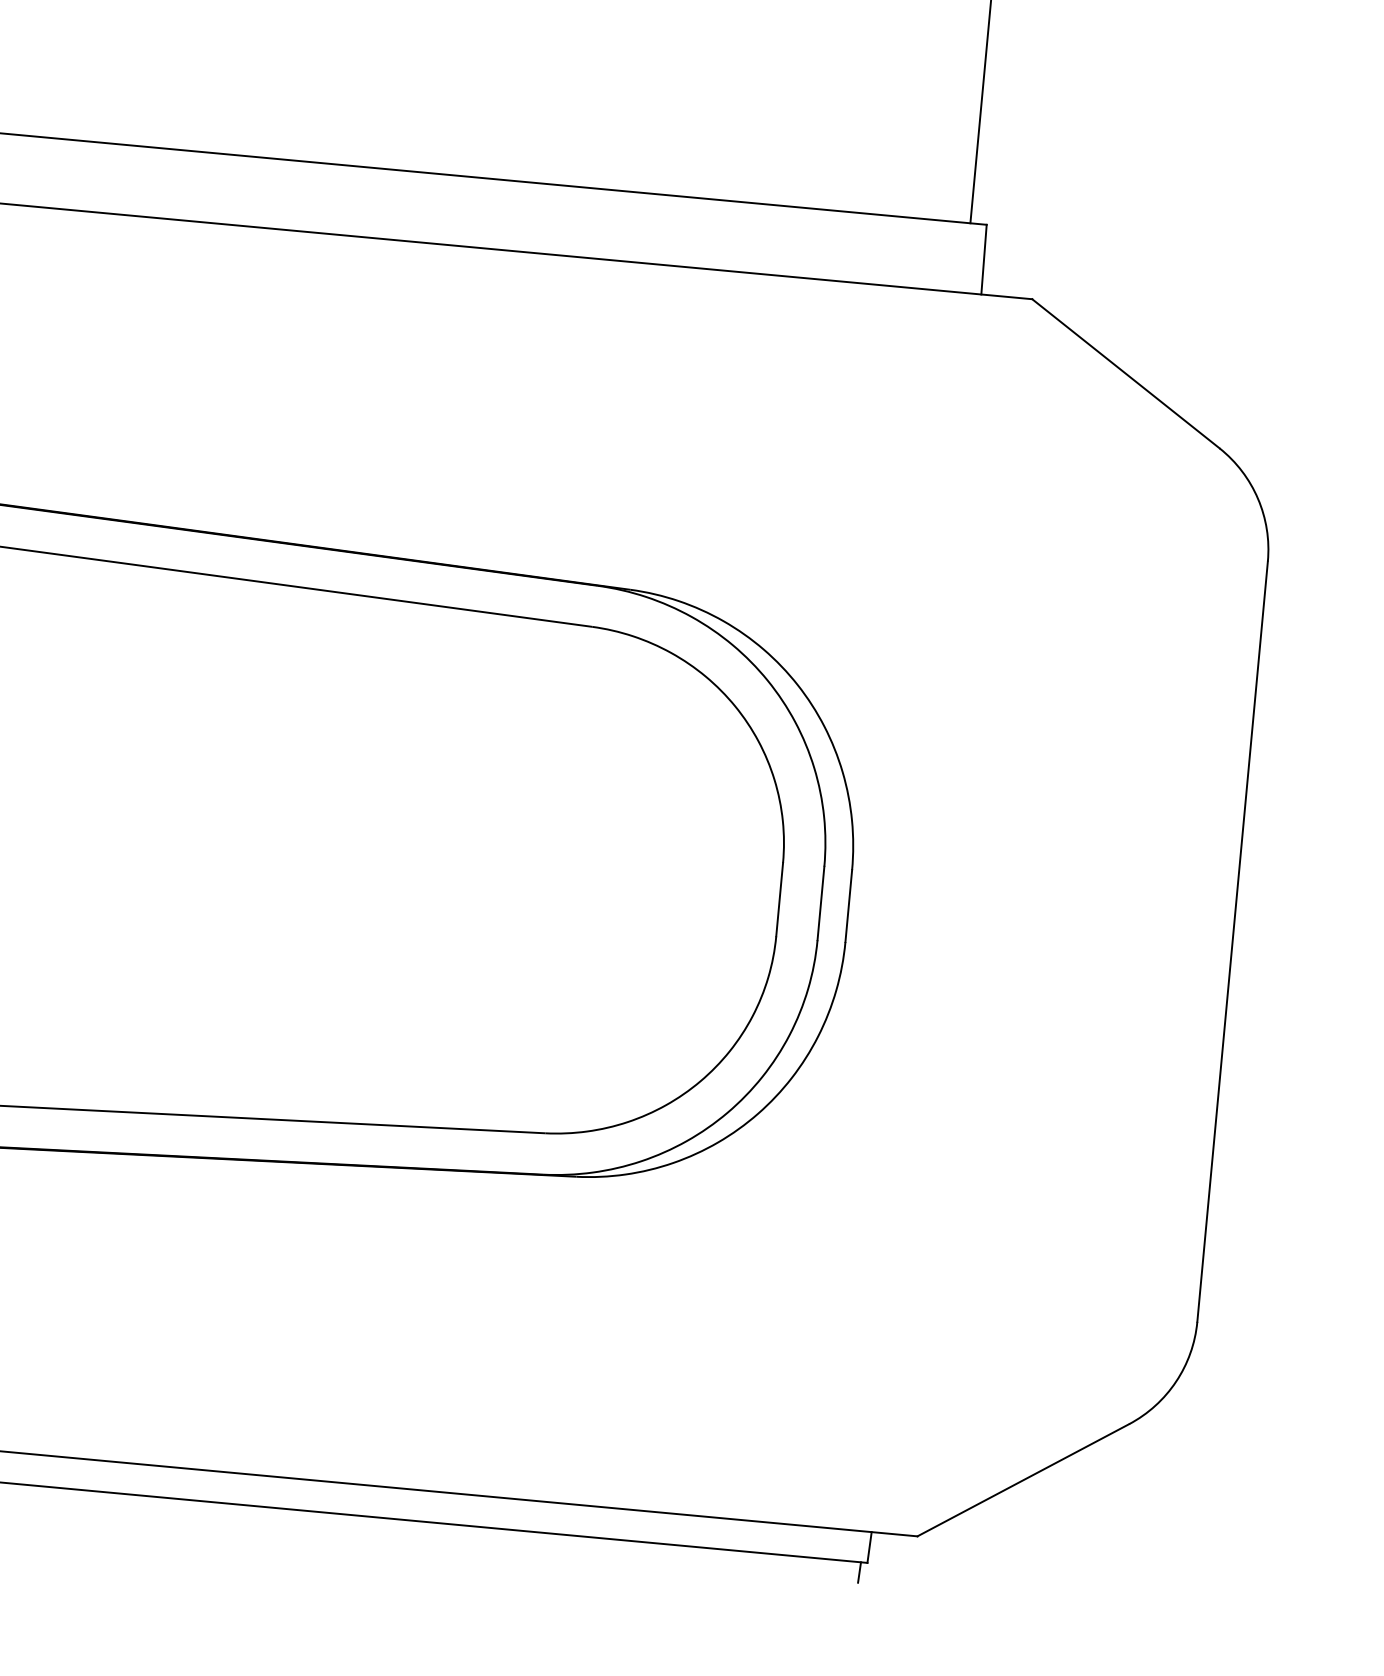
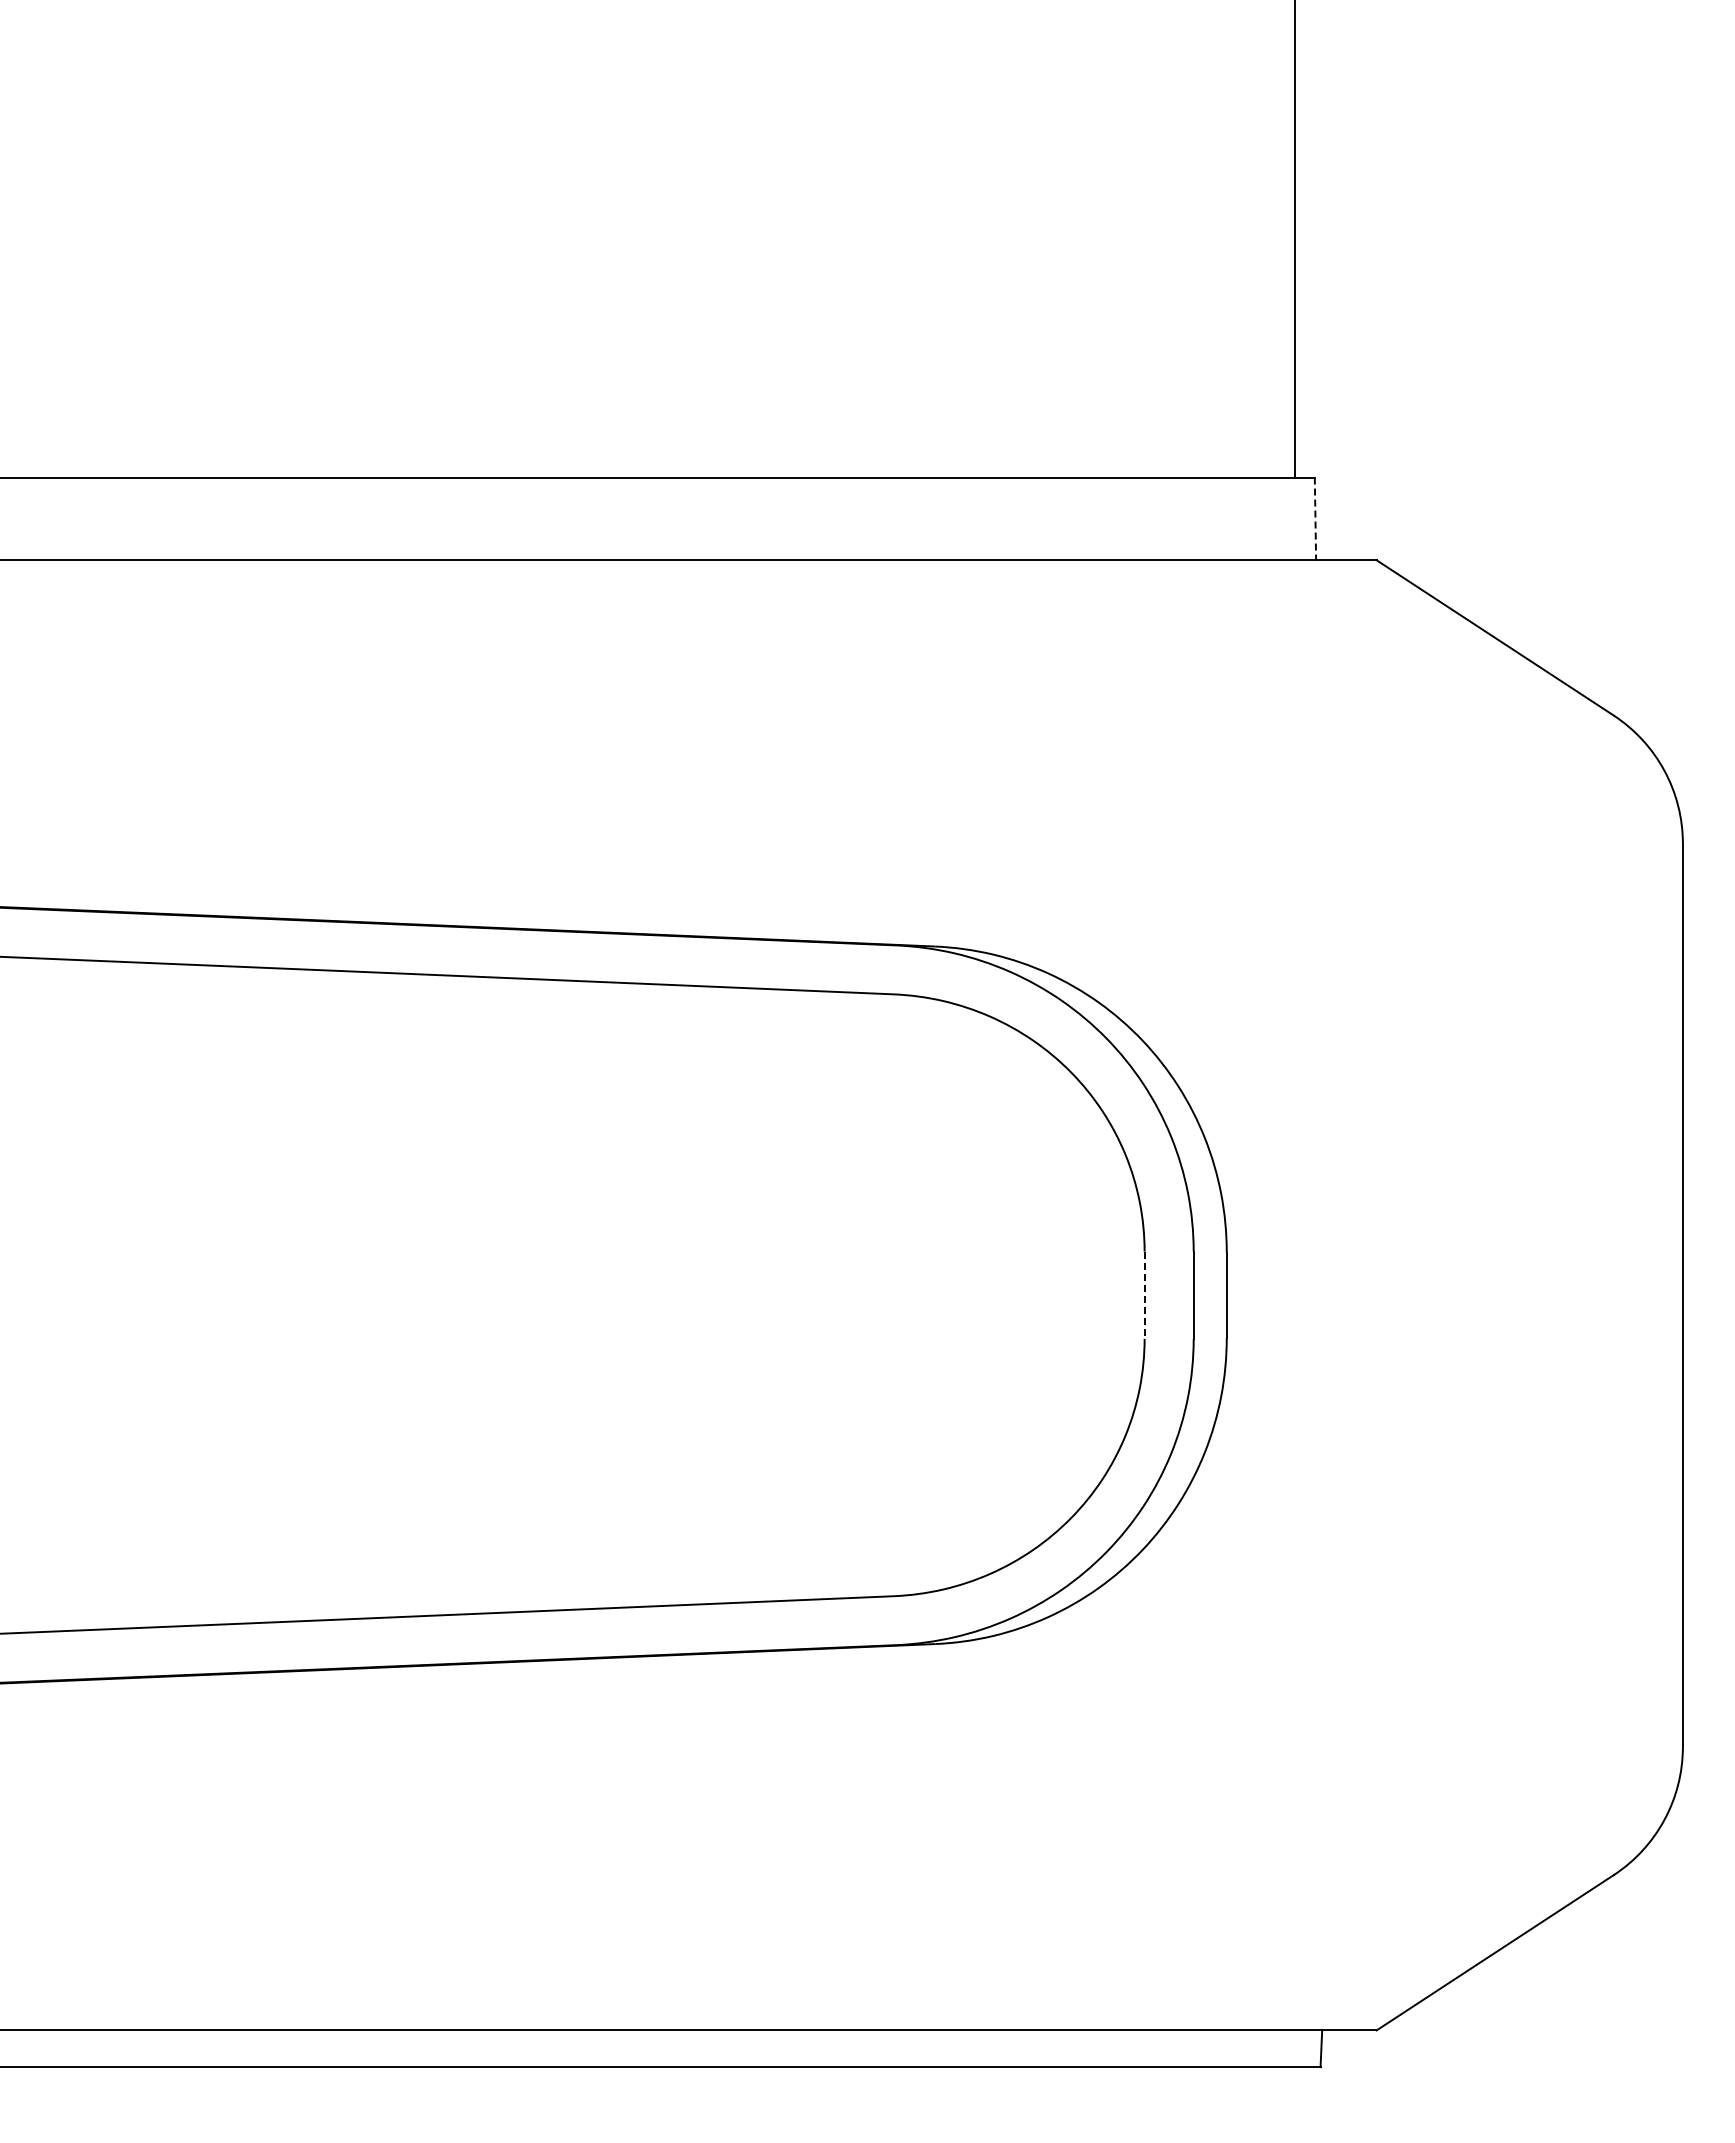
line: (984, 260) -> (1315, 519), solid -> dashed
line: (779, 899) -> (1144, 1295), solid -> dashed
line: (858, 1572) -> (1311, 2079), removed

